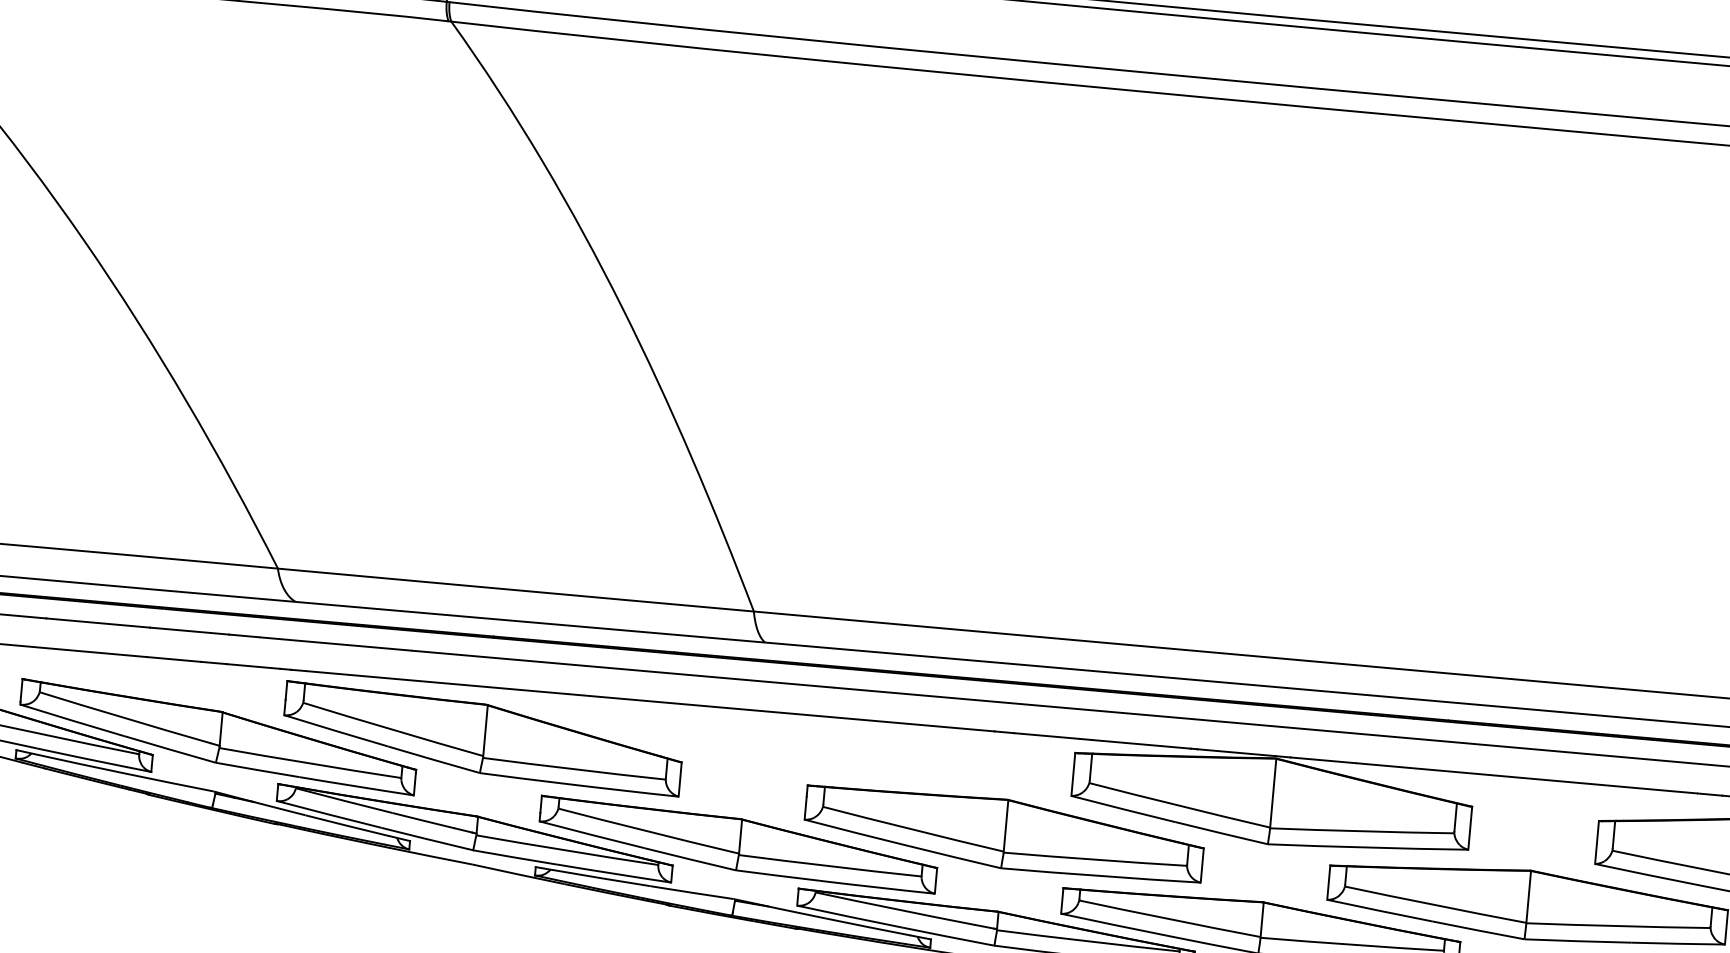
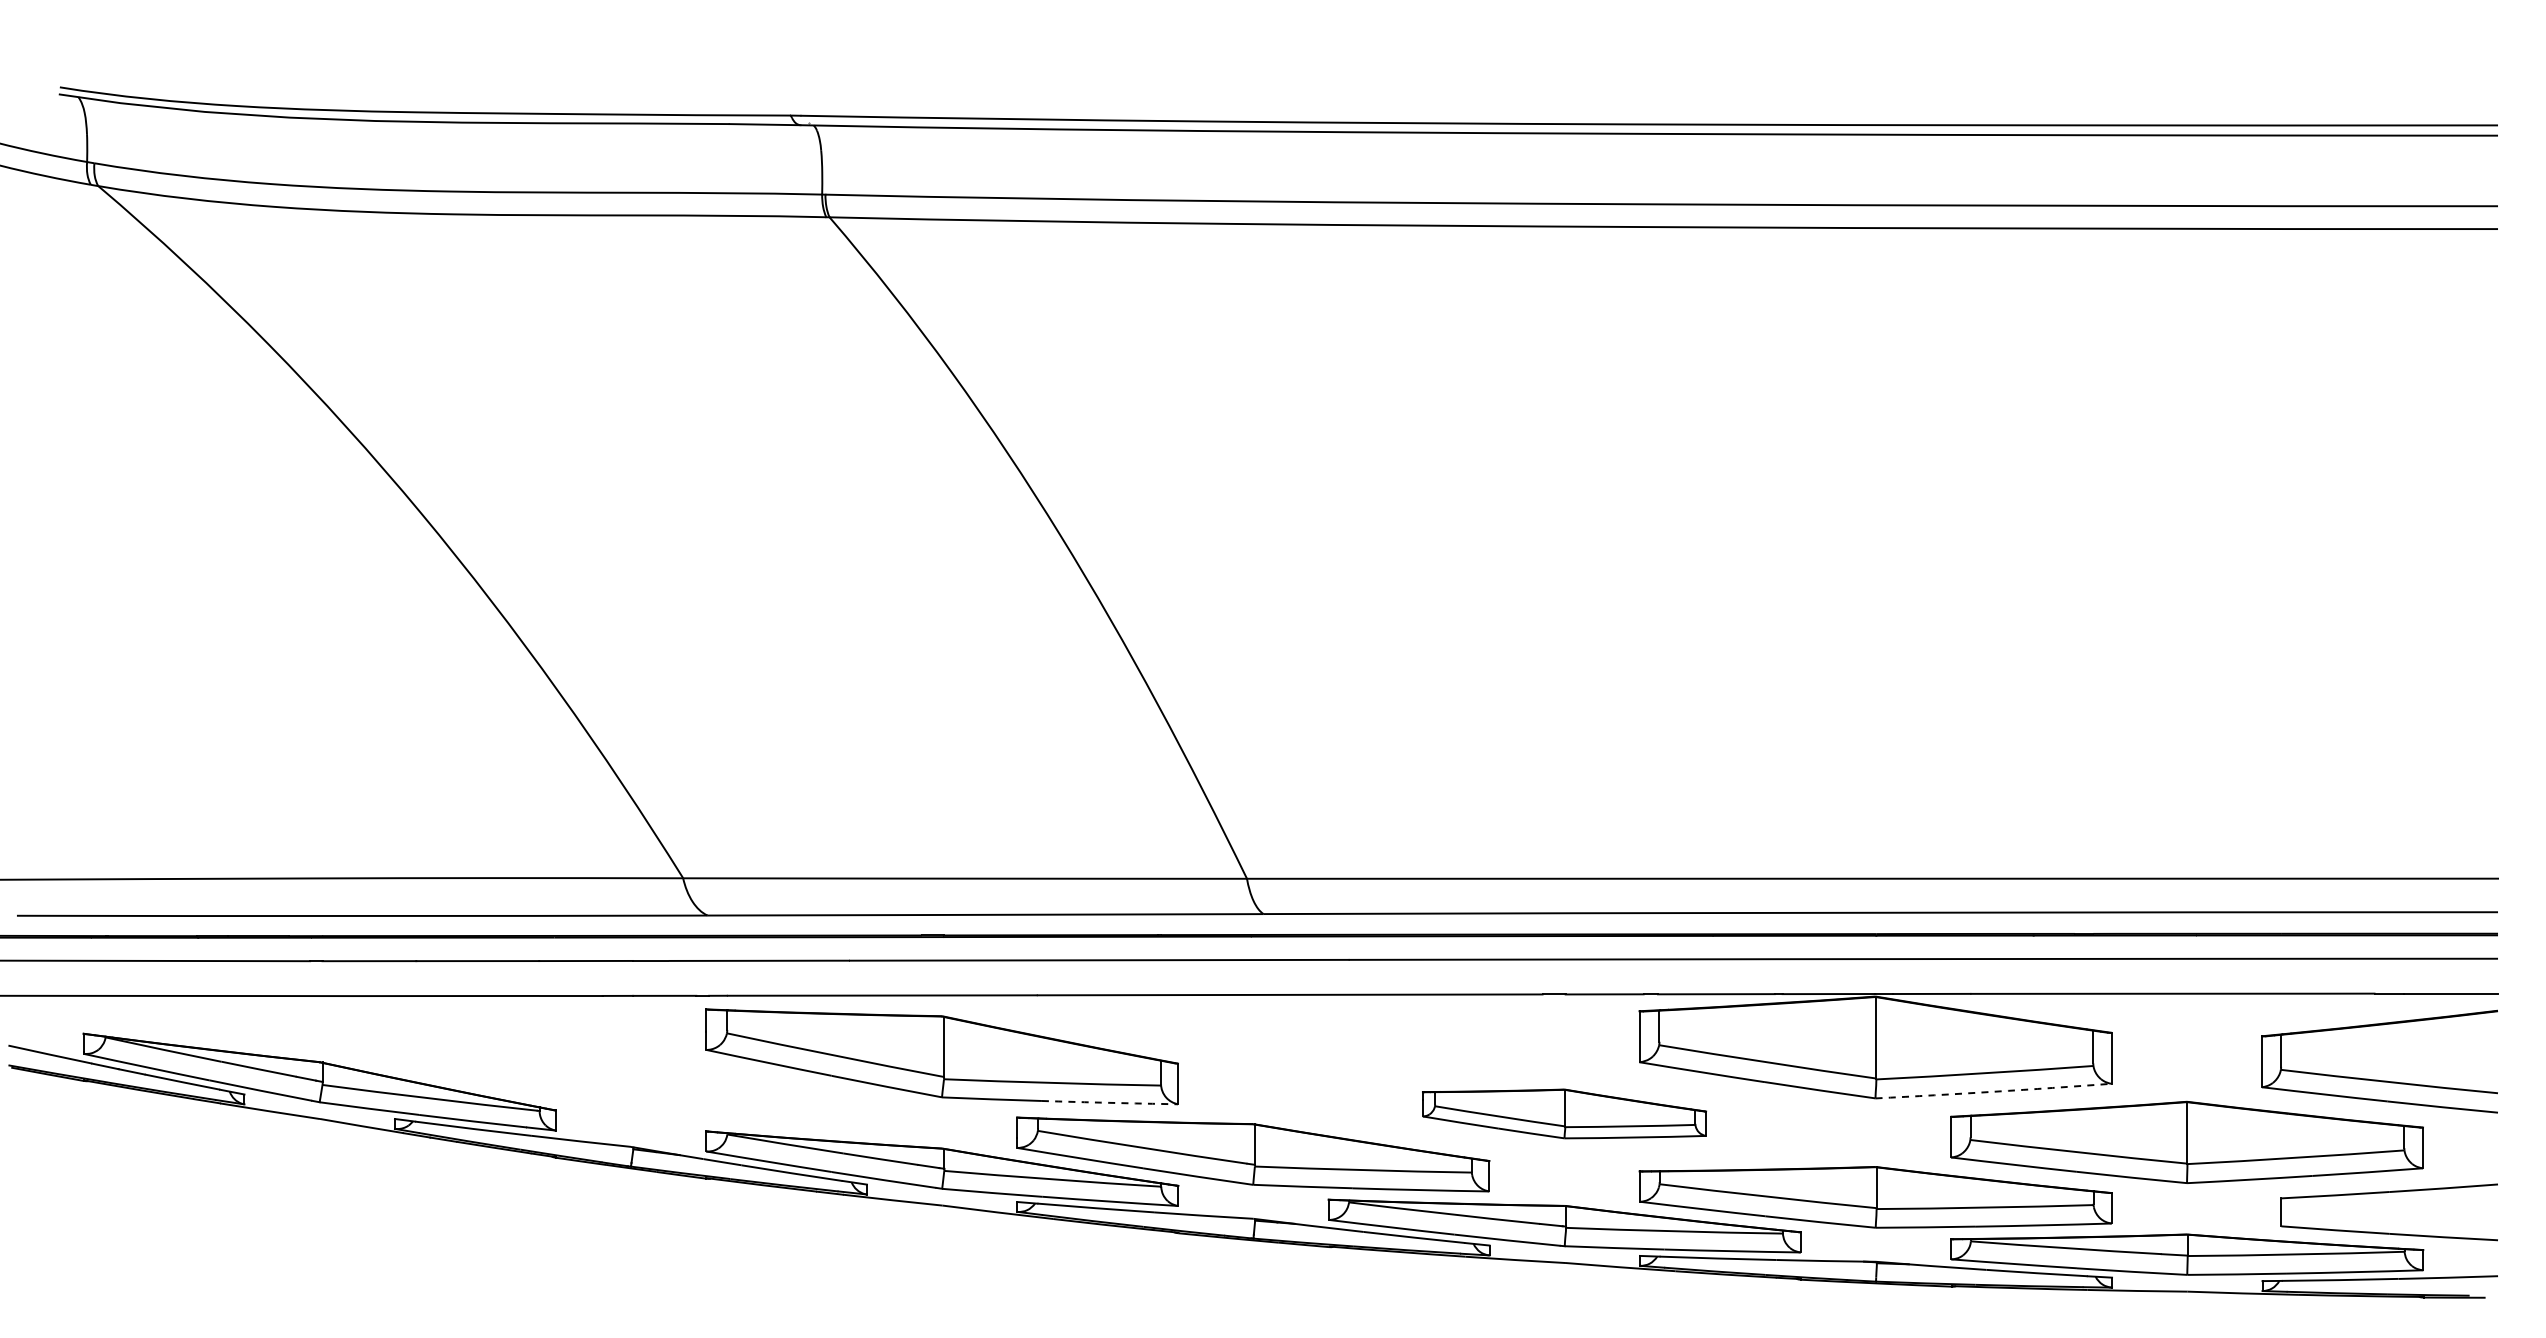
part: (218, 737) -> (630, 1082), removed
arc: (620, 790) -> (1109, 1102), solid -> dashed
part: (1004, 833) -> (1564, 1113), size x0.6
arc: (1368, 847) -> (1993, 1091), solid -> dashed

